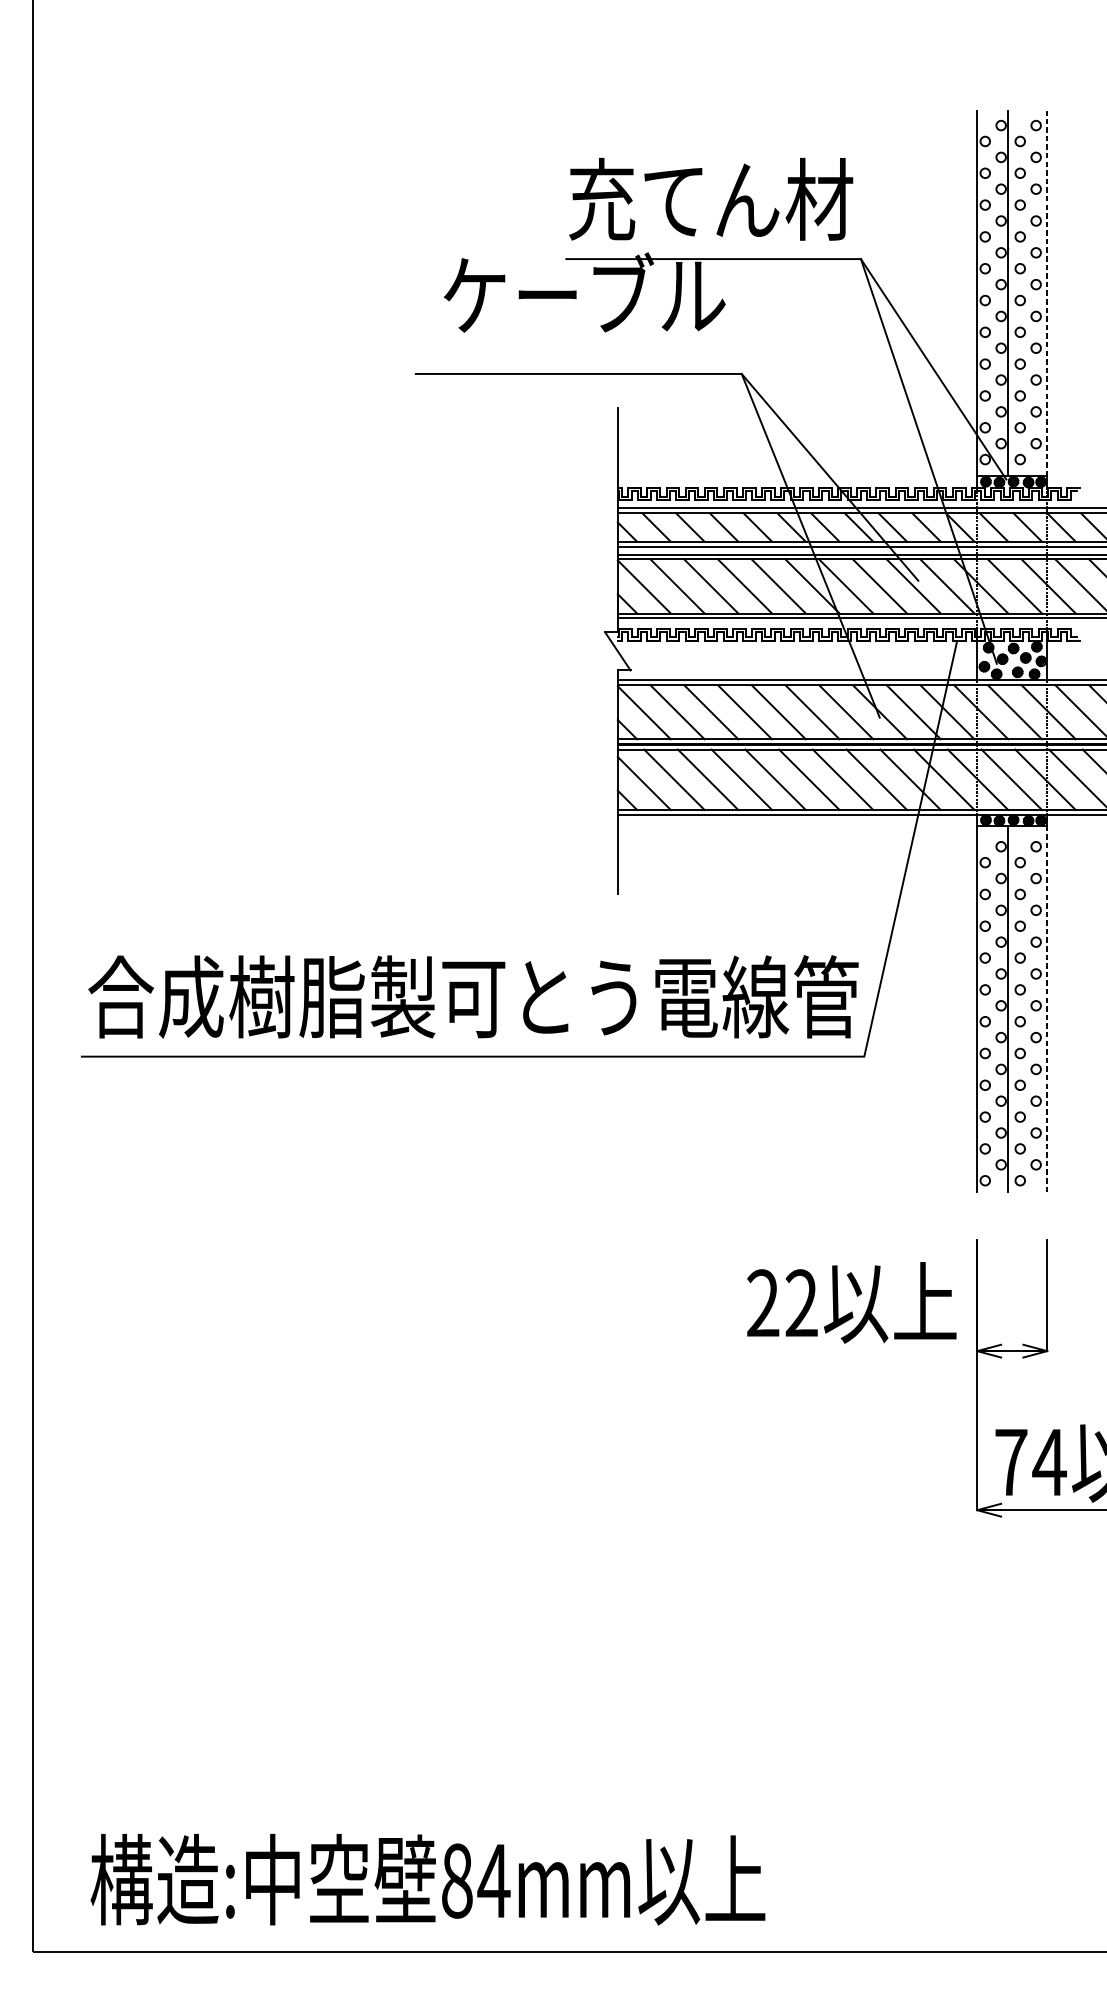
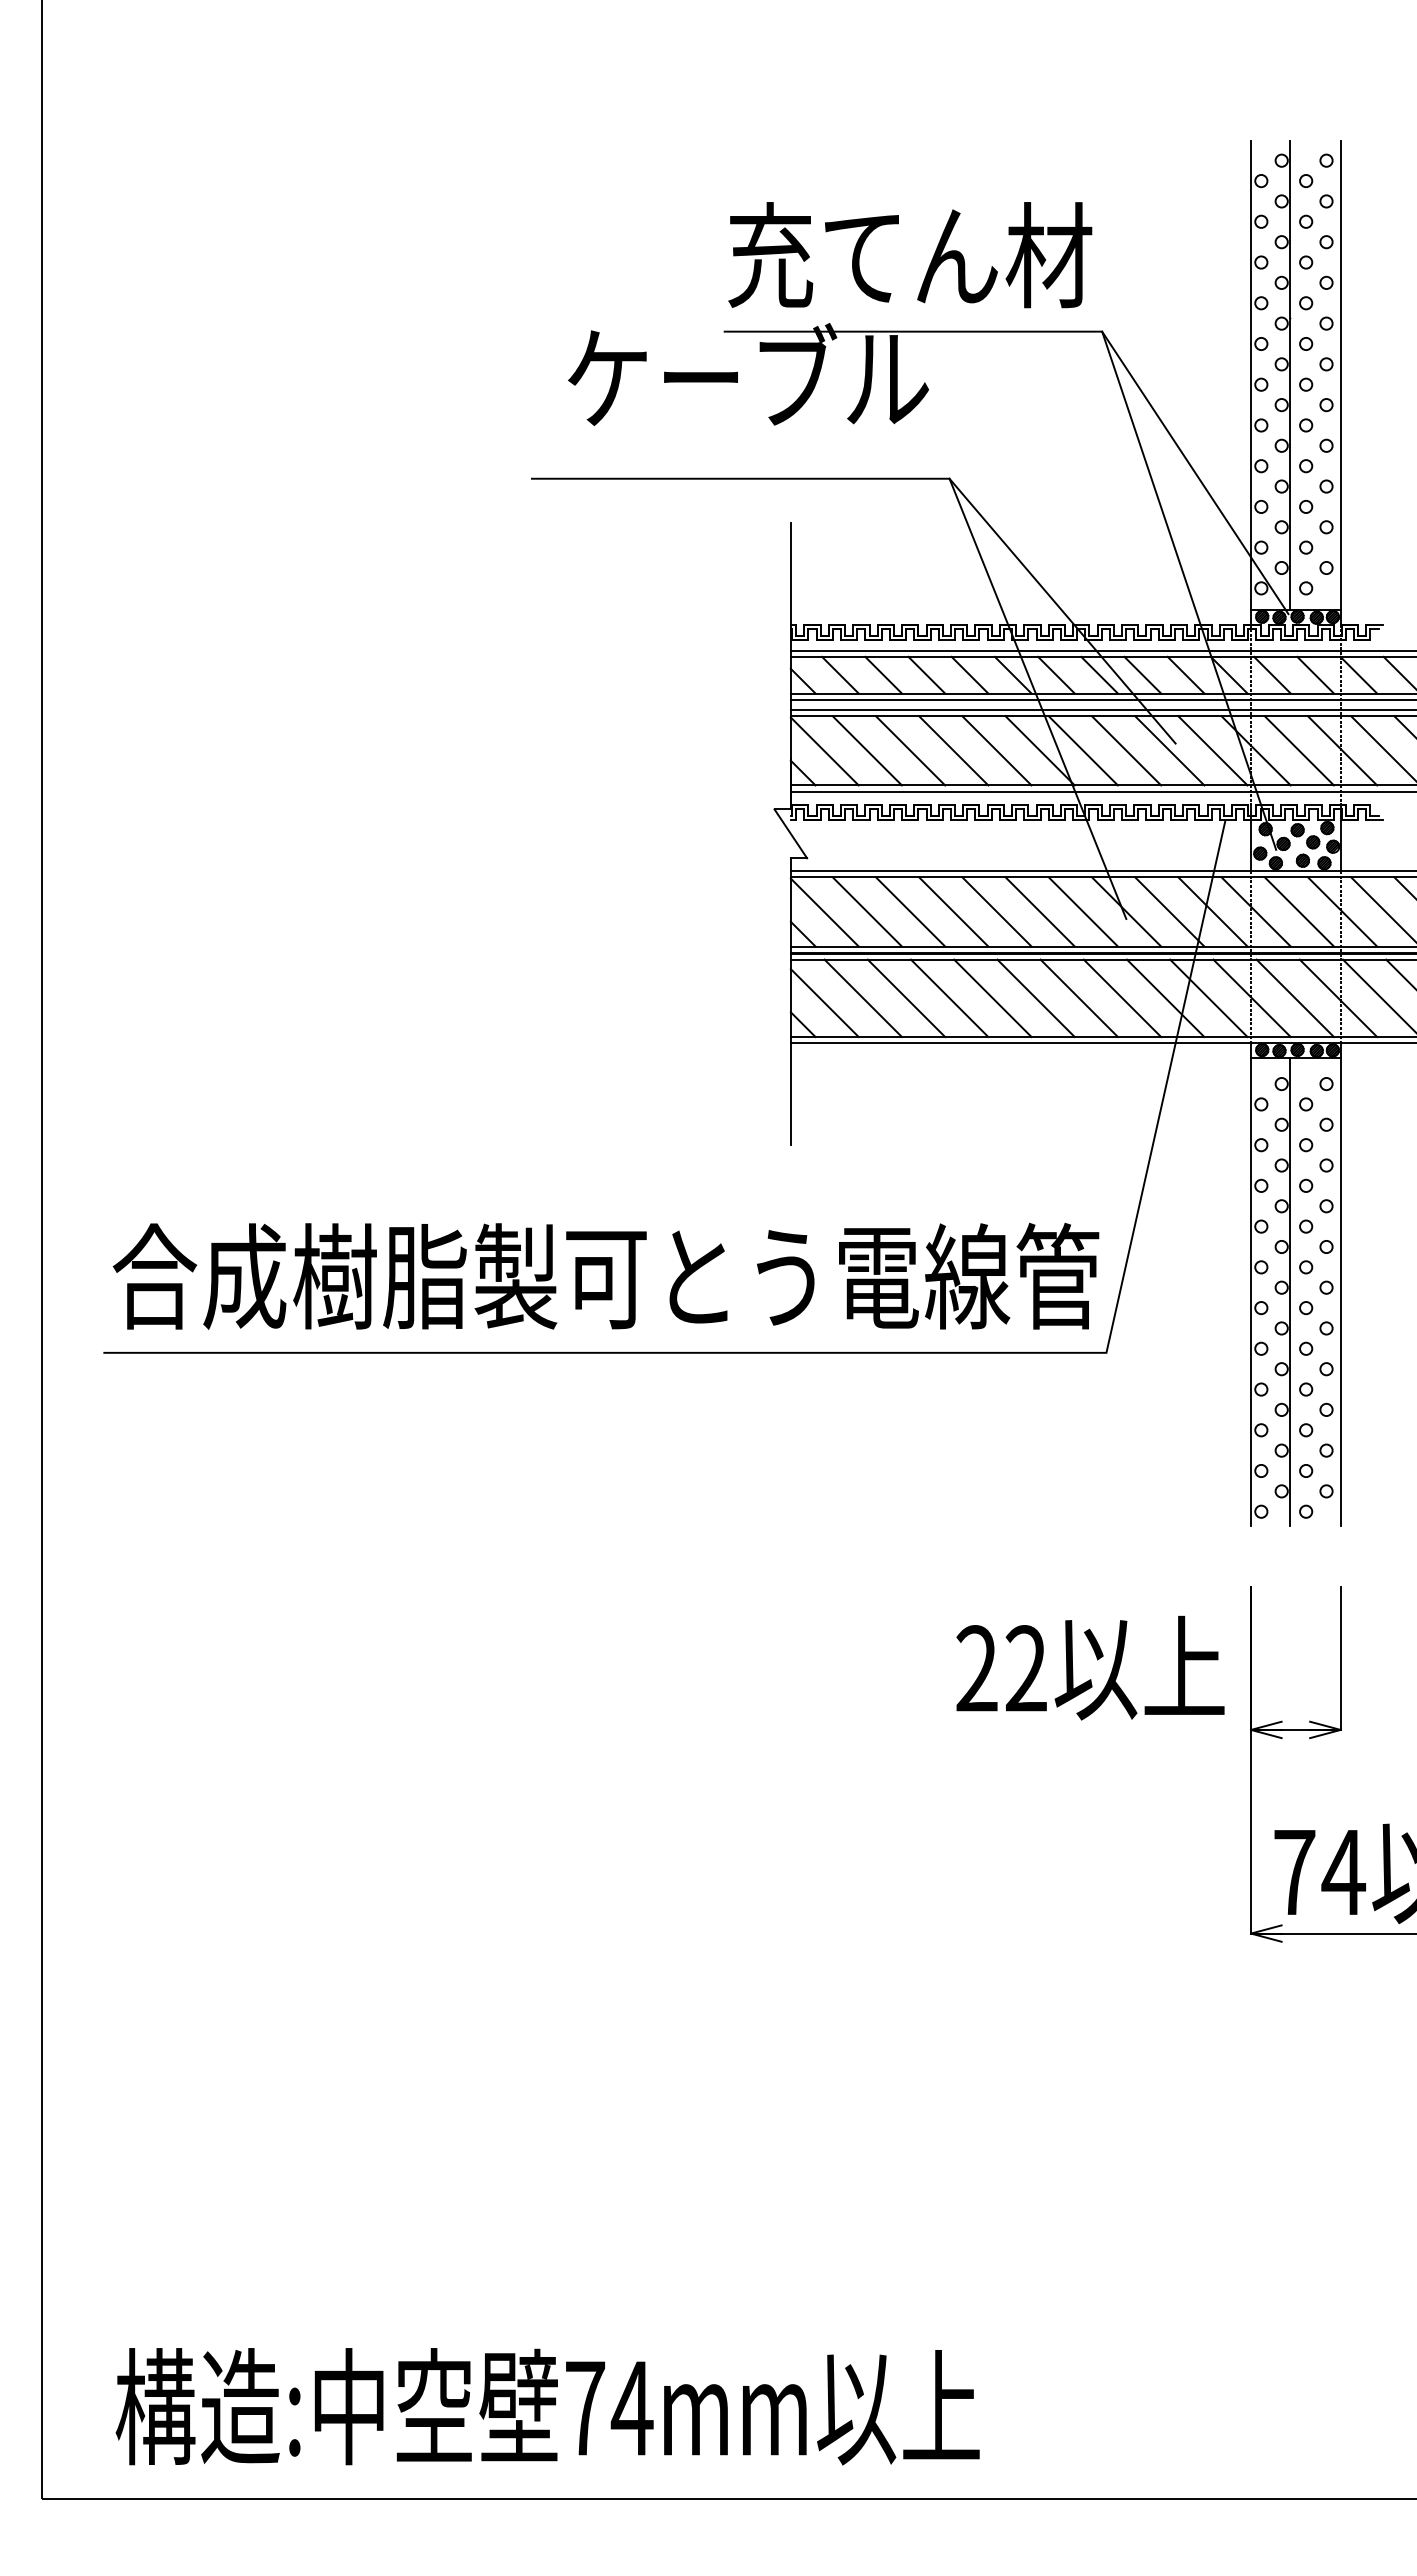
line: (1047, 293) -> (1340, 375), dashed -> solid
line: (1047, 1008) -> (1340, 1291), dashed -> solid
text: (457, 1881) -> (585, 2408), 84mm -> 74mm

